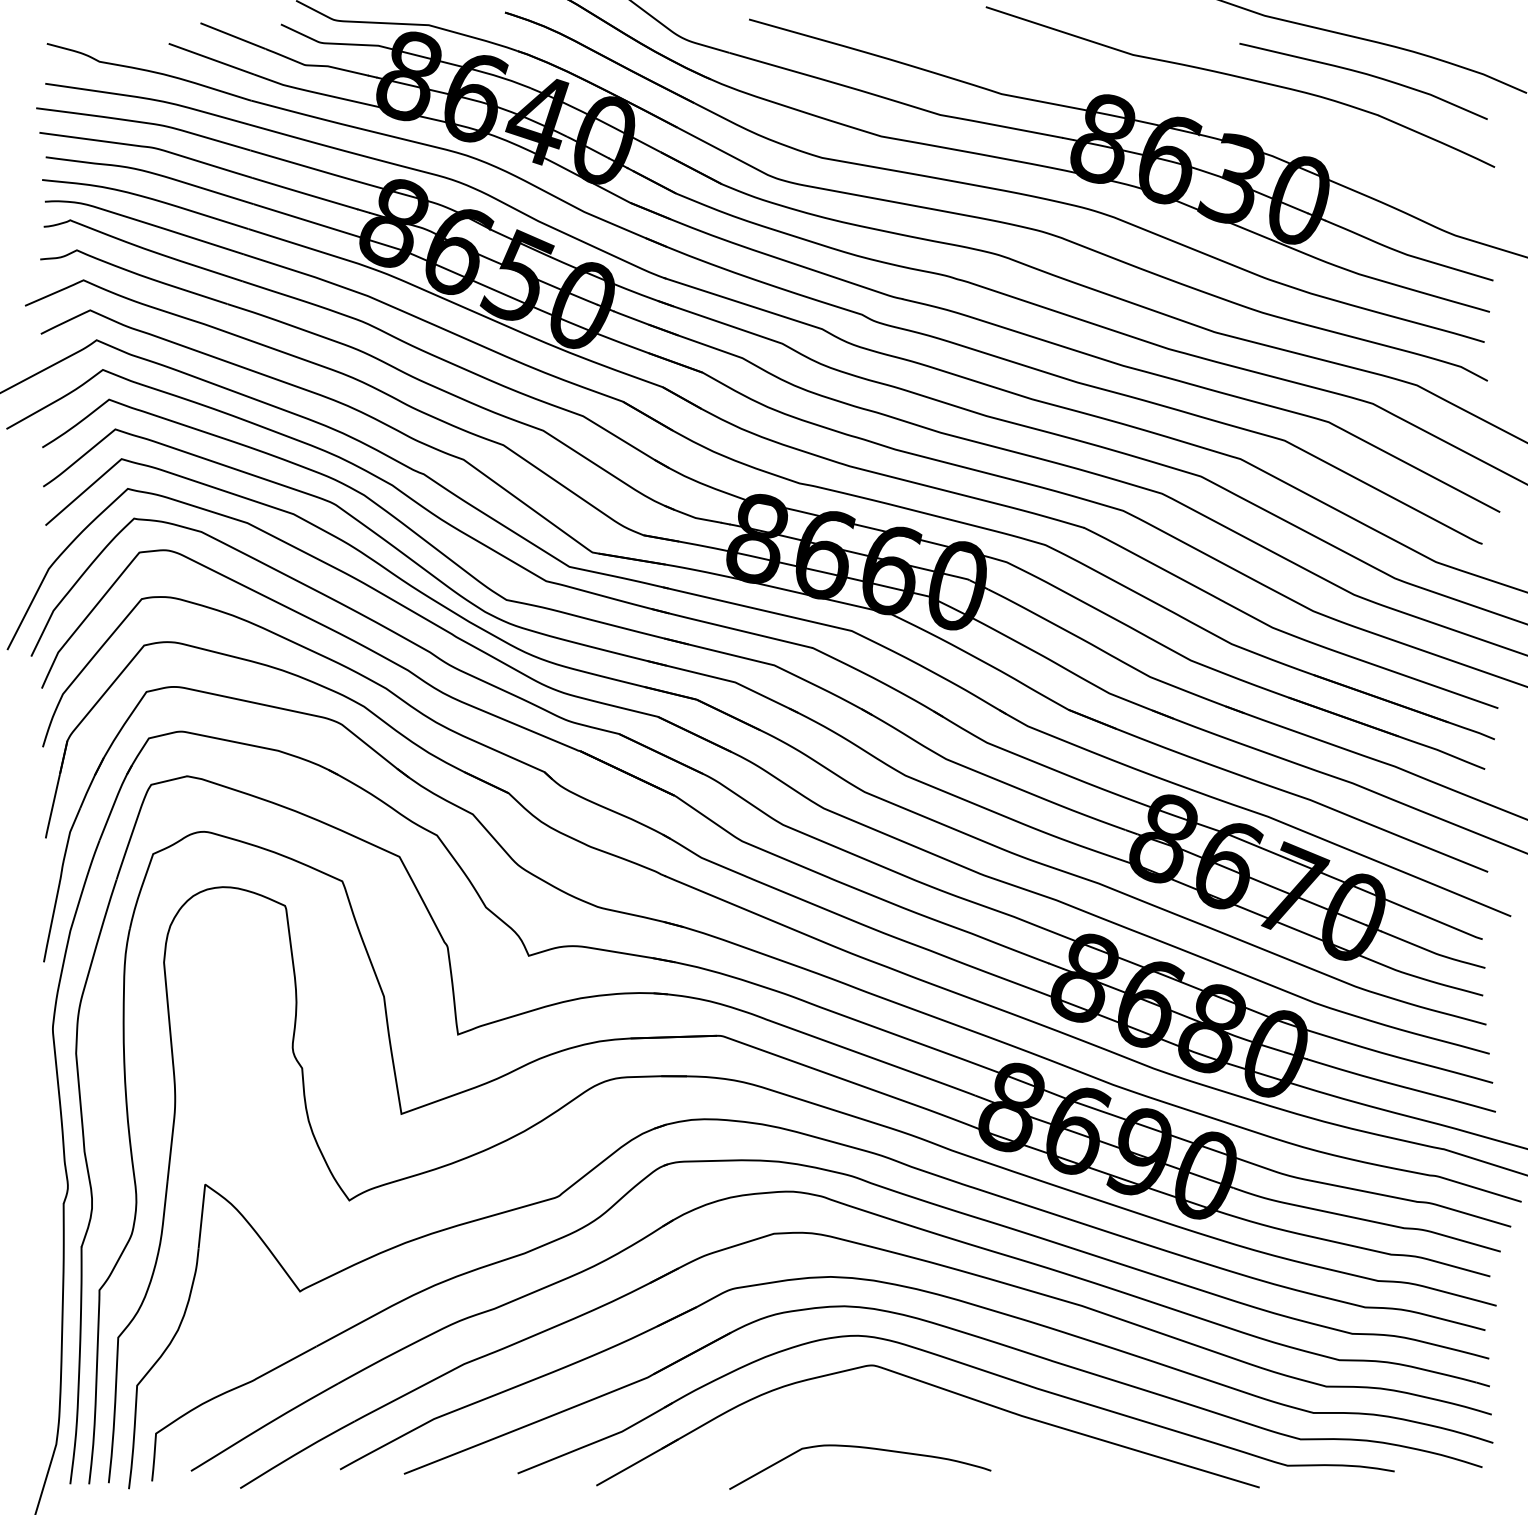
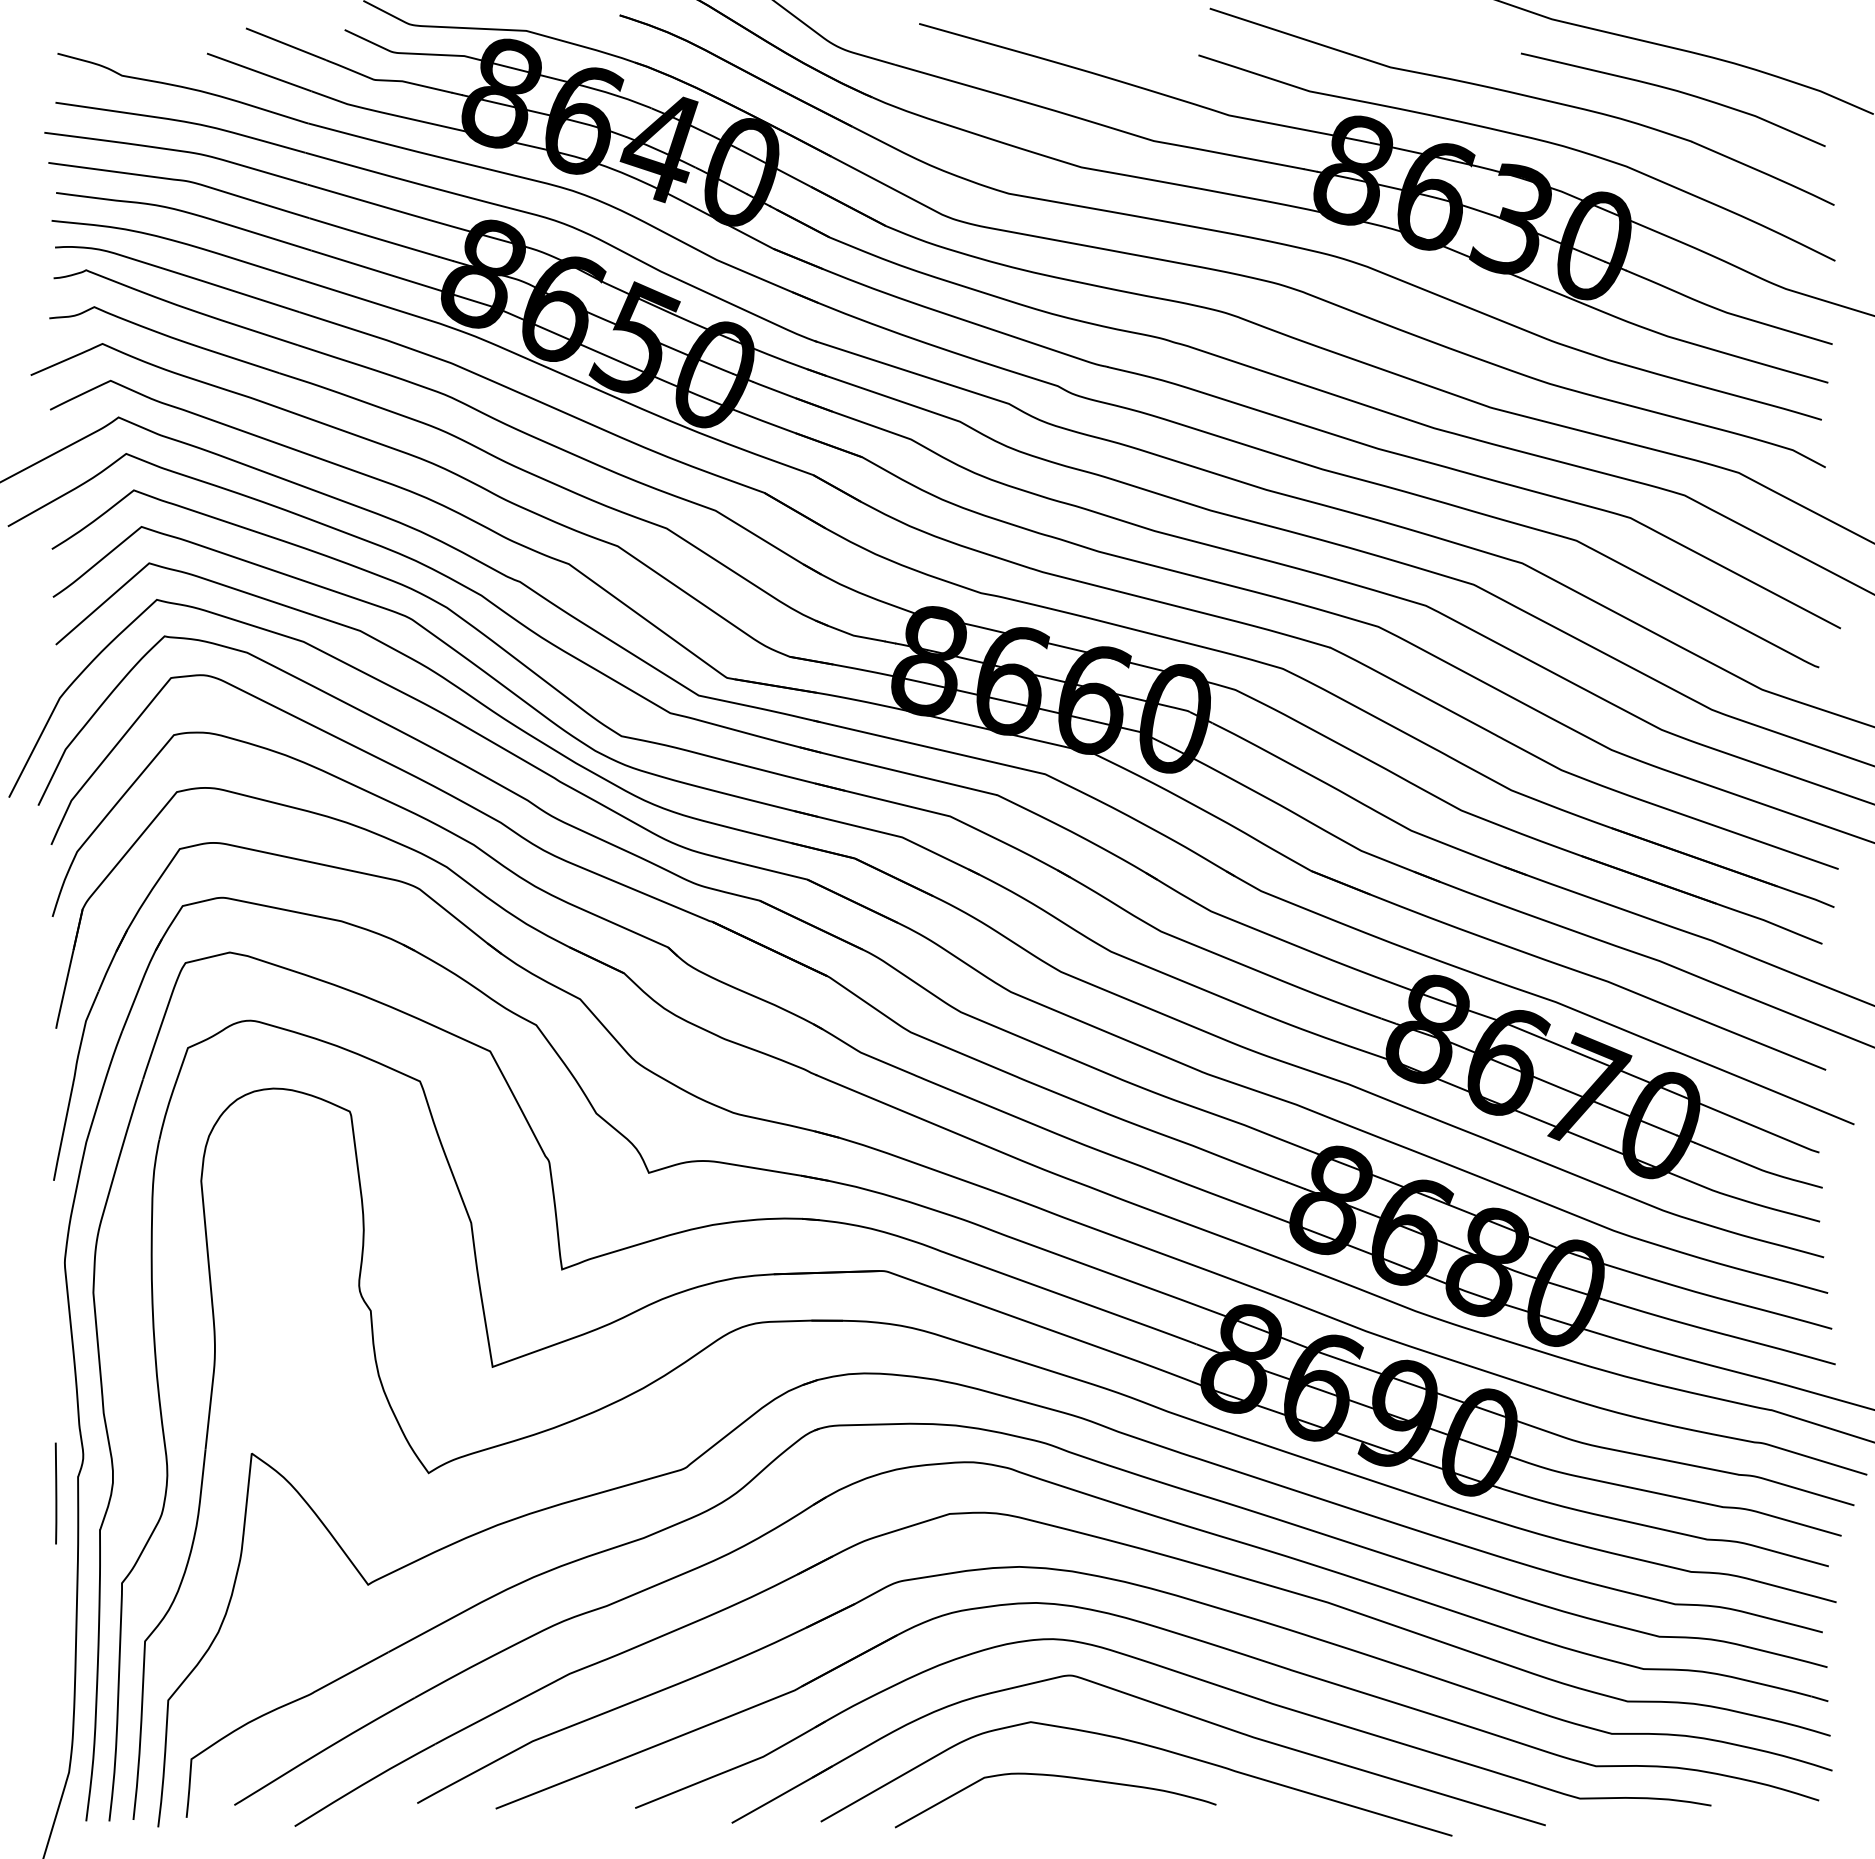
curve: (1241, 112) -> (1523, 137), added
line: (45, 1217) -> (55, 1493), added
curve: (931, 1422) -> (1143, 1745), added

